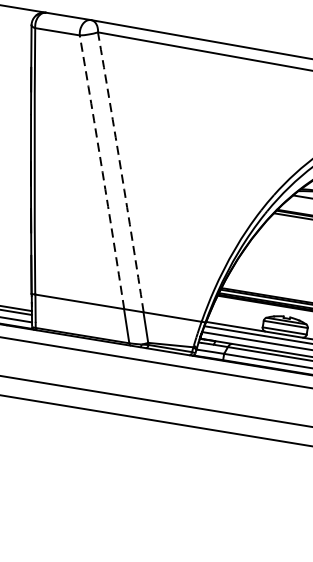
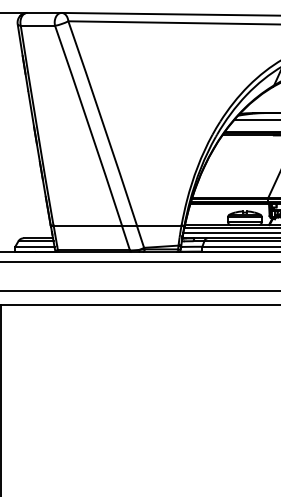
arc: (101, 172) -> (88, 125), dashed -> solid
arc: (121, 172) -> (103, 123), dashed -> solid

